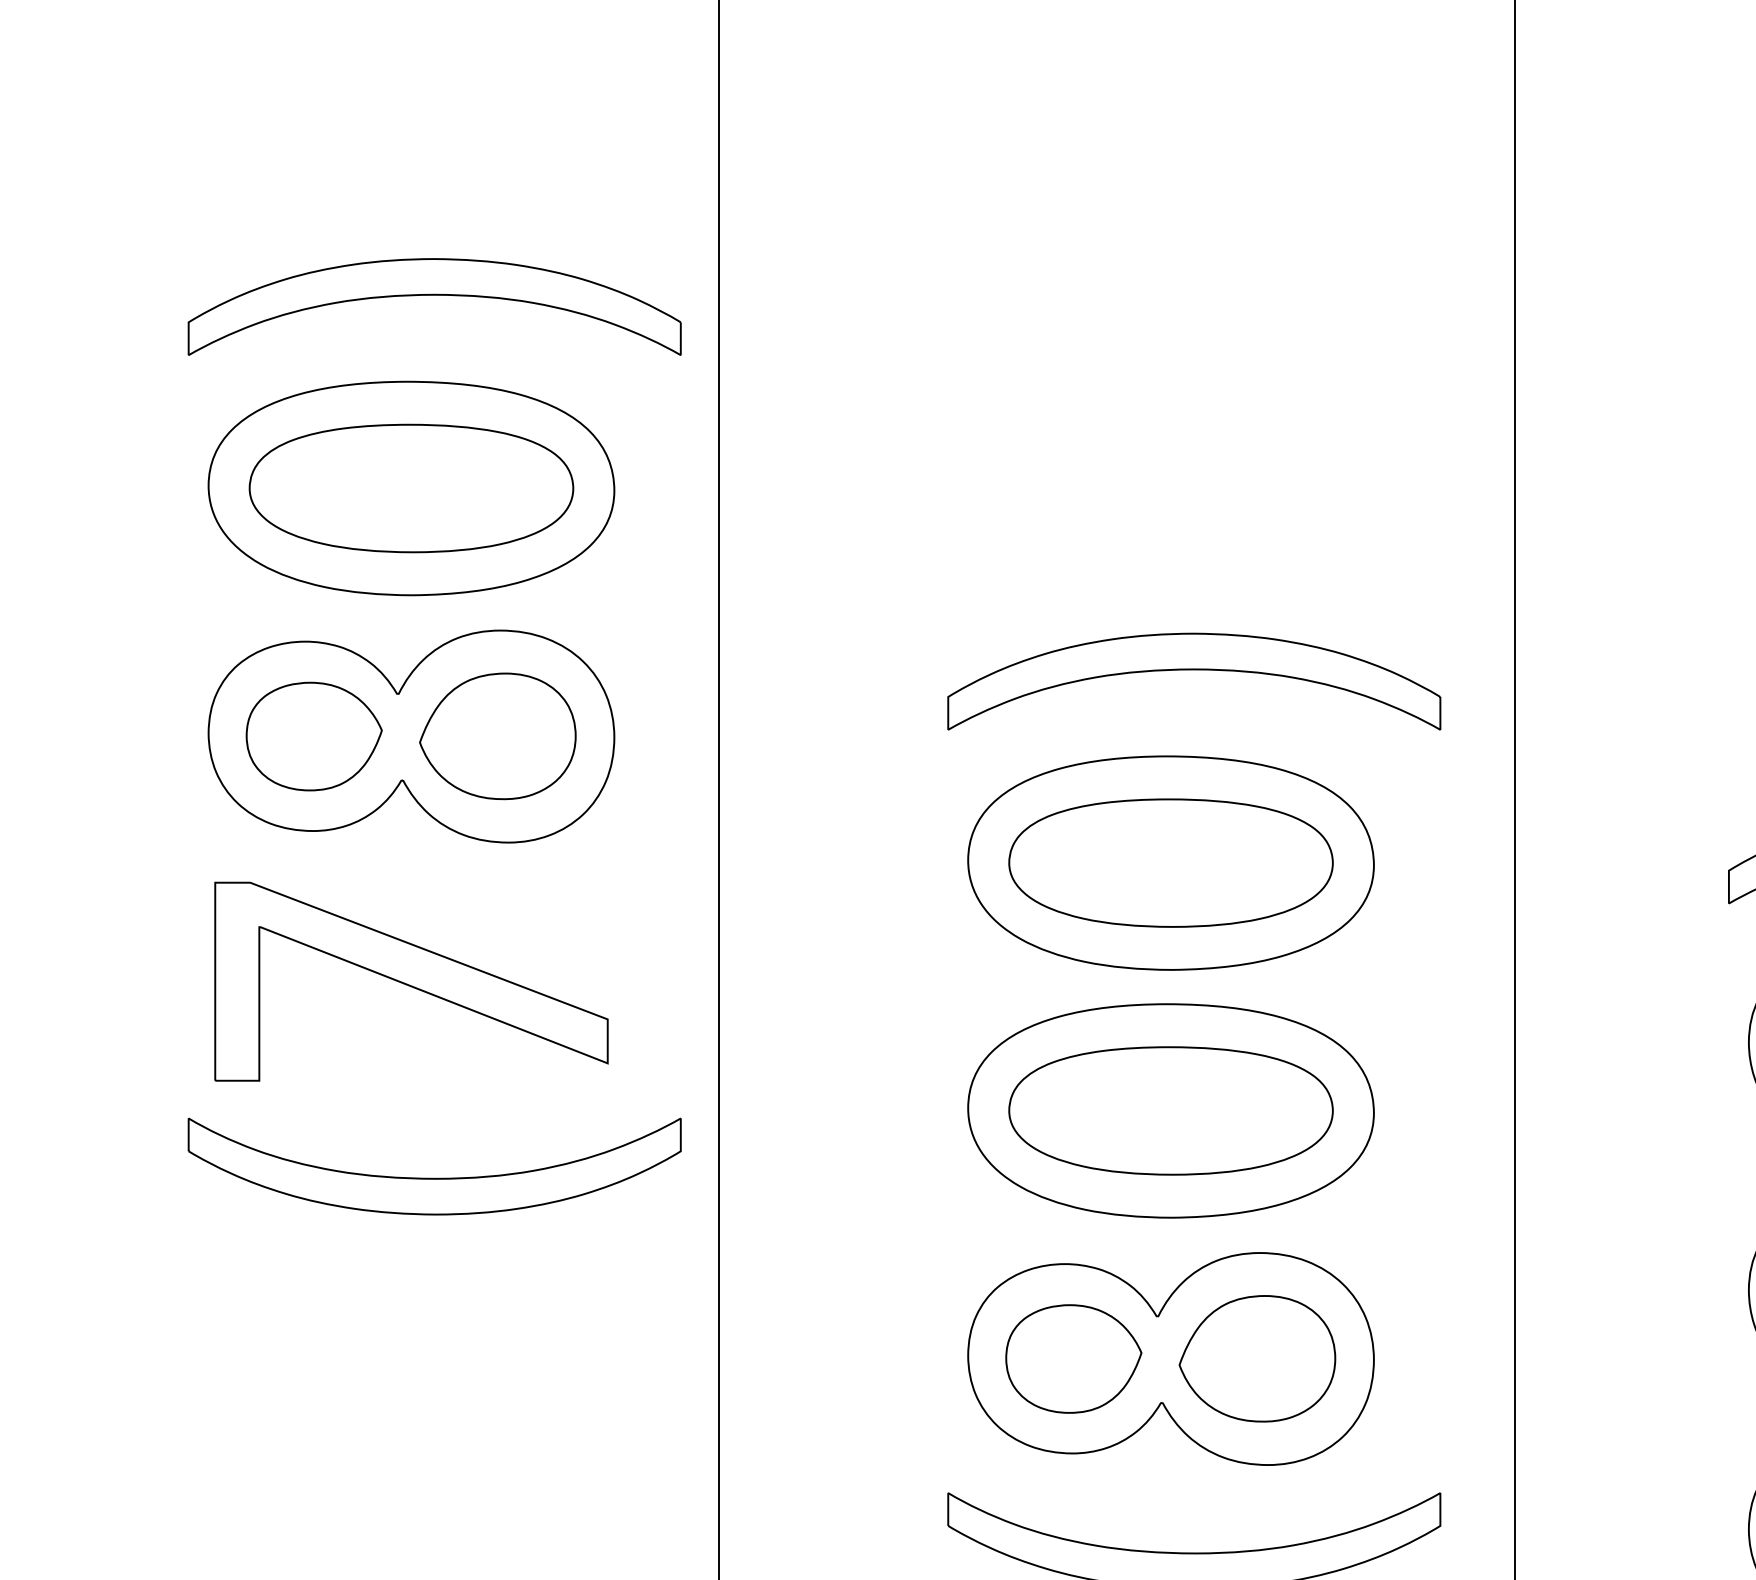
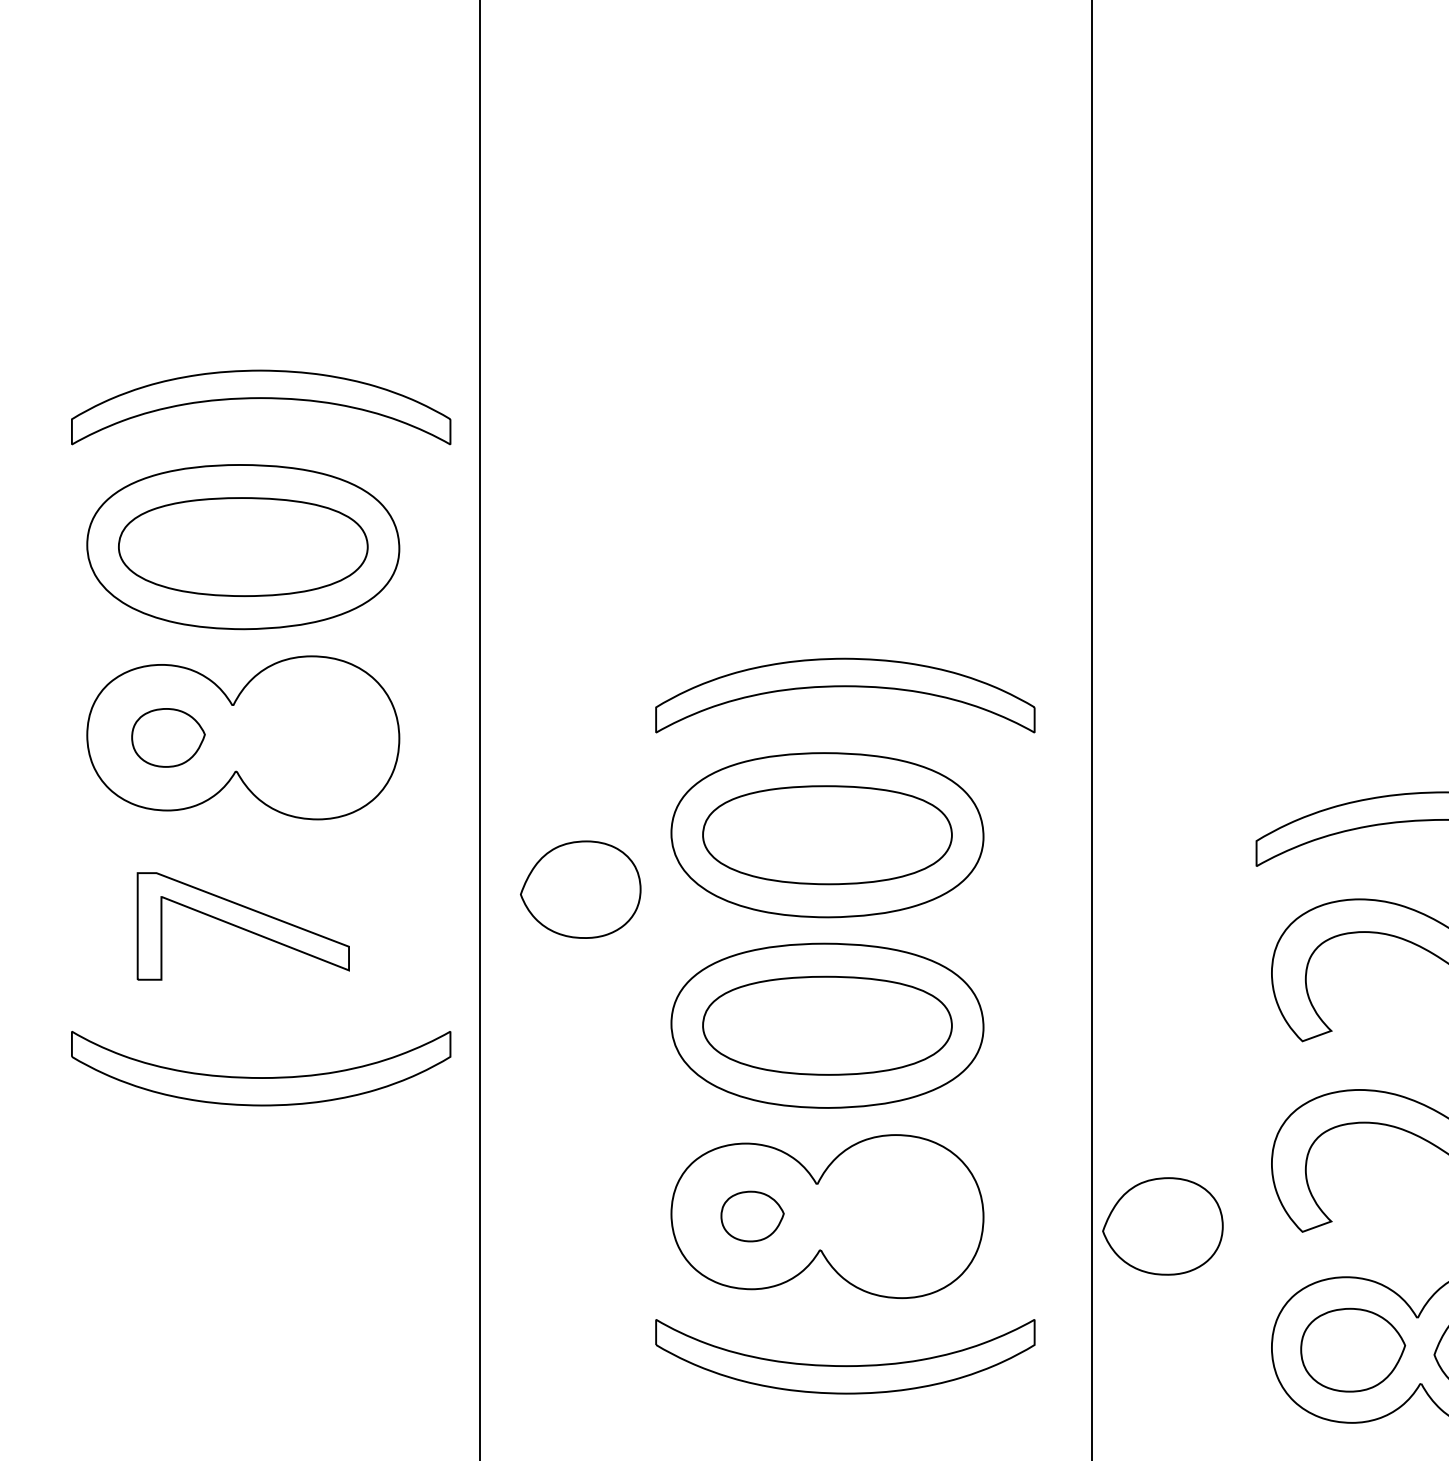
part: (314, 736) -> (168, 737), size x0.7
part: (497, 736) -> (580, 889), moved
part: (411, 981) -> (243, 926), size x0.7
part: (1073, 1358) -> (752, 1216), size x0.6
part: (1256, 1358) -> (1162, 1226), moved

